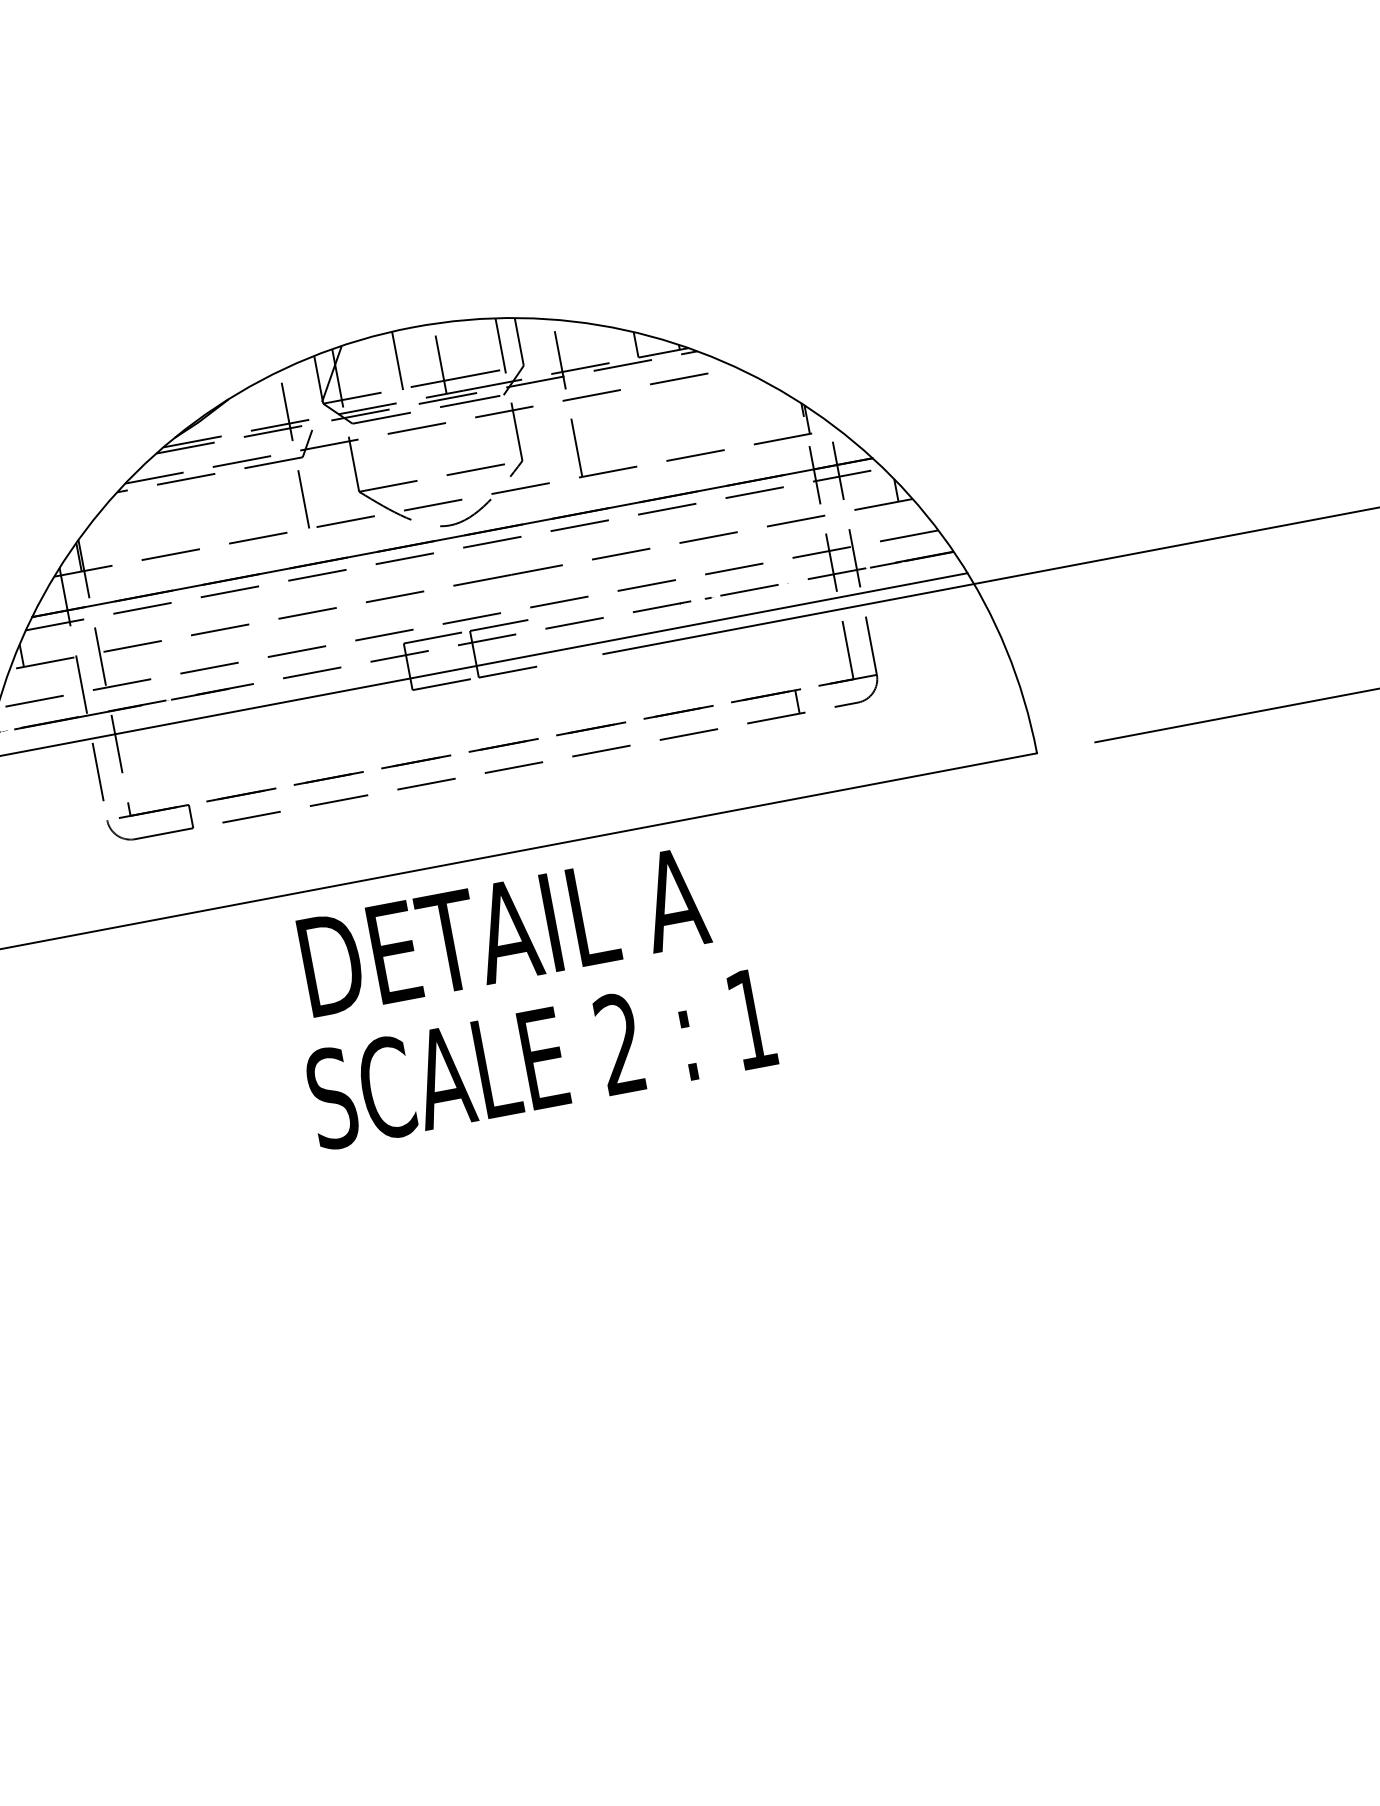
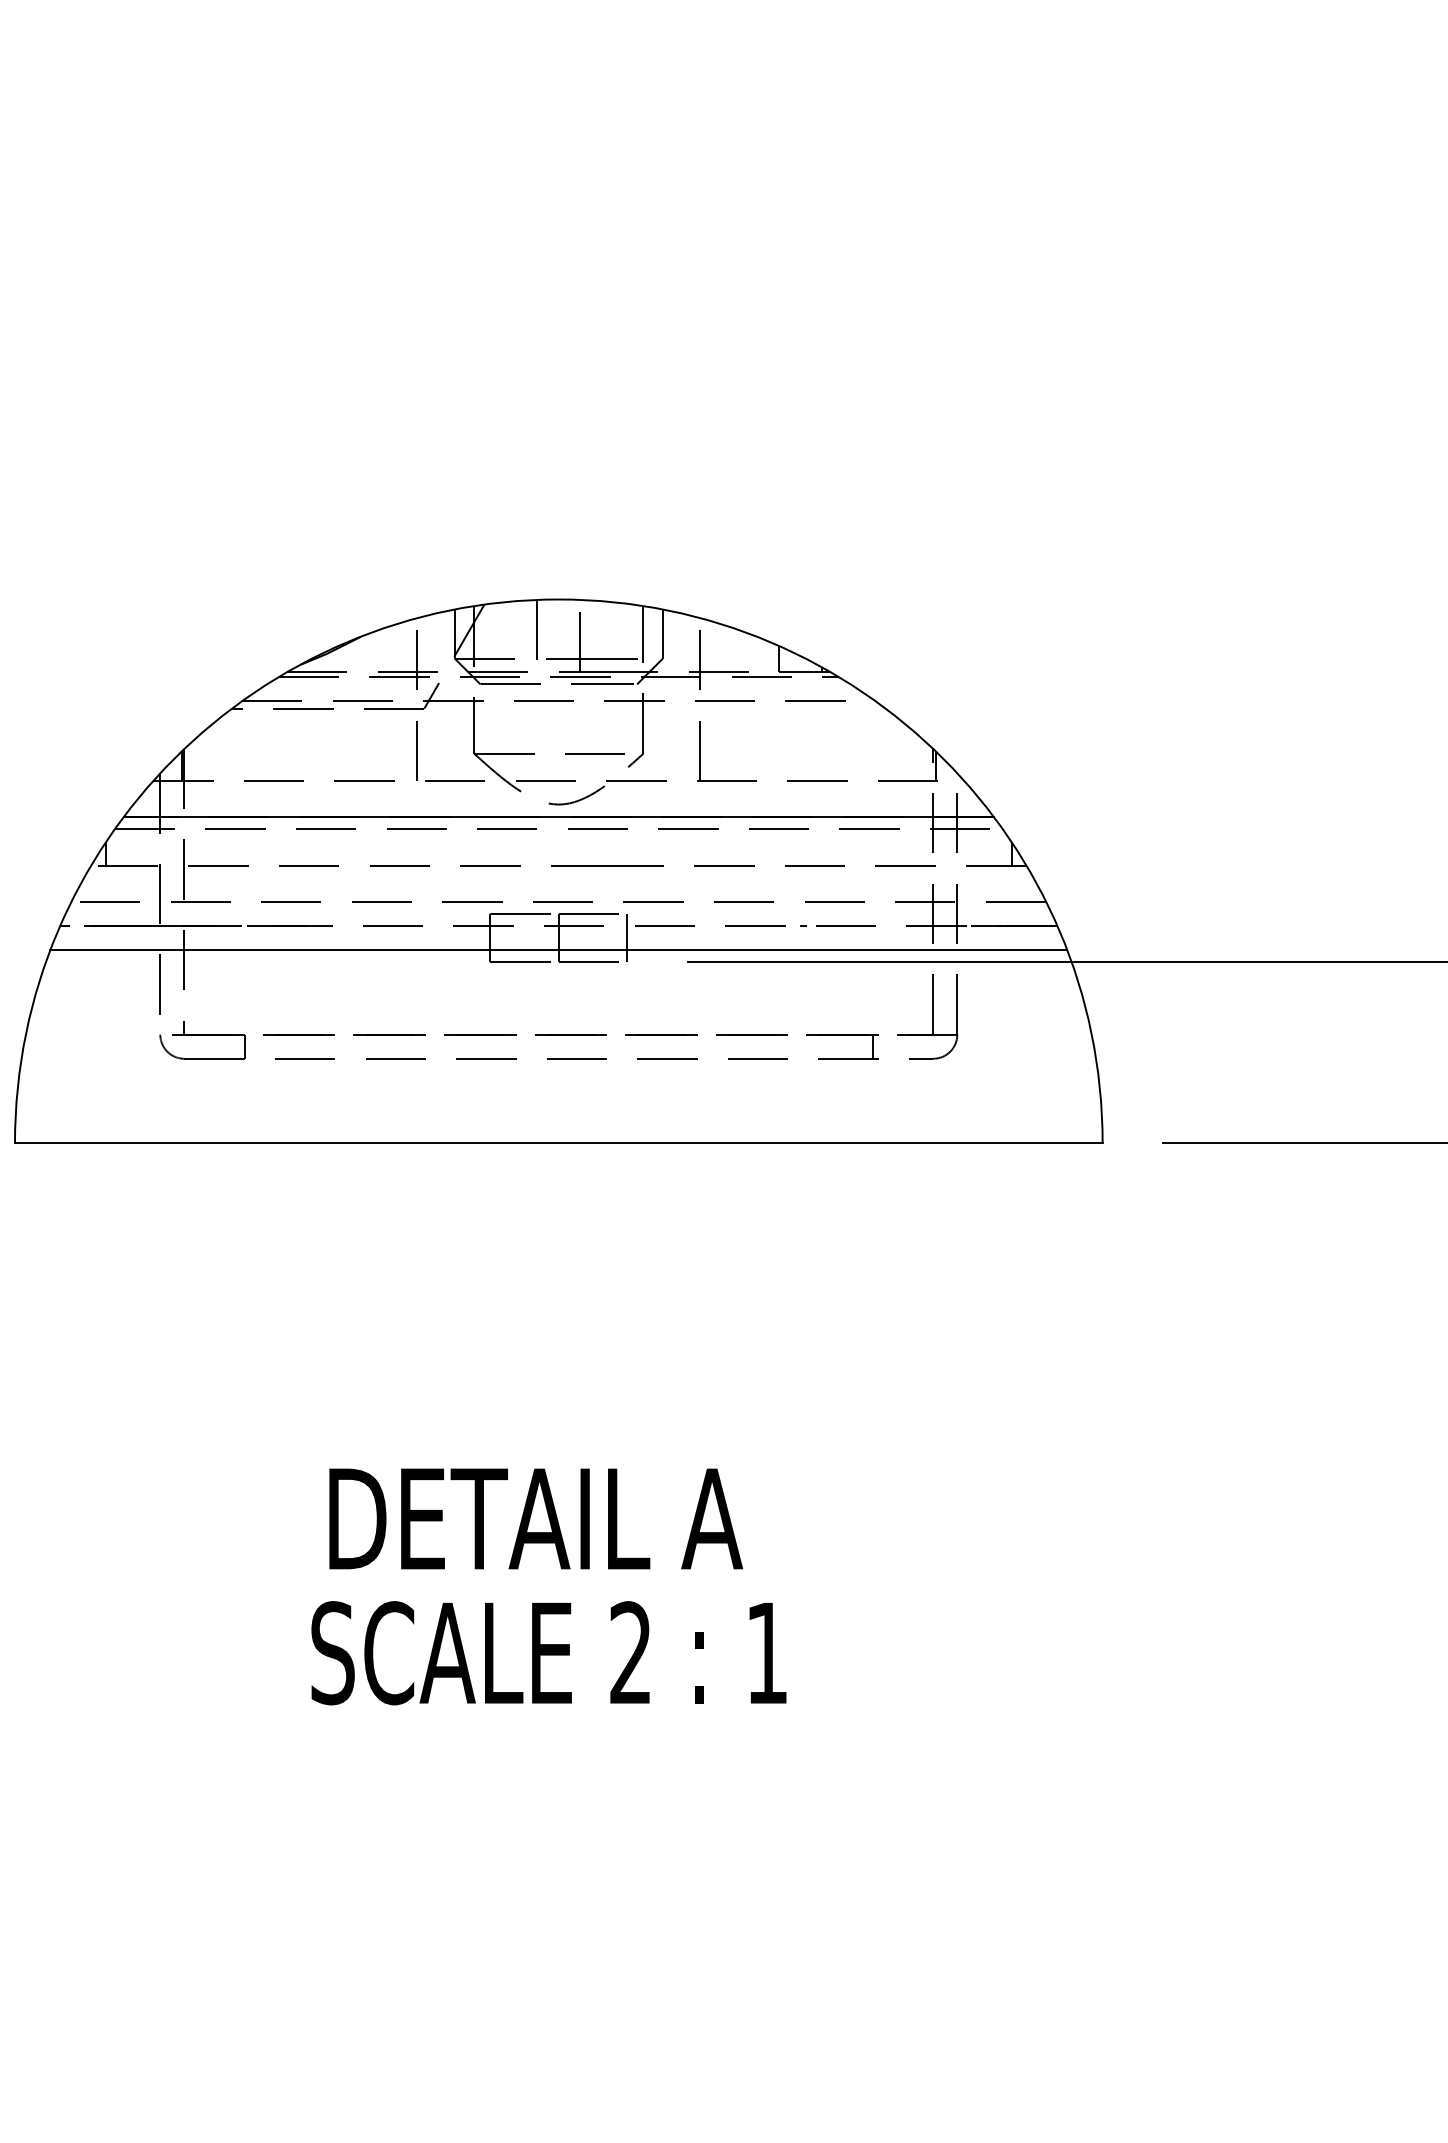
line: (540, 641) -> (627, 937), added
text: (528, 994) -> (548, 1586), moved

